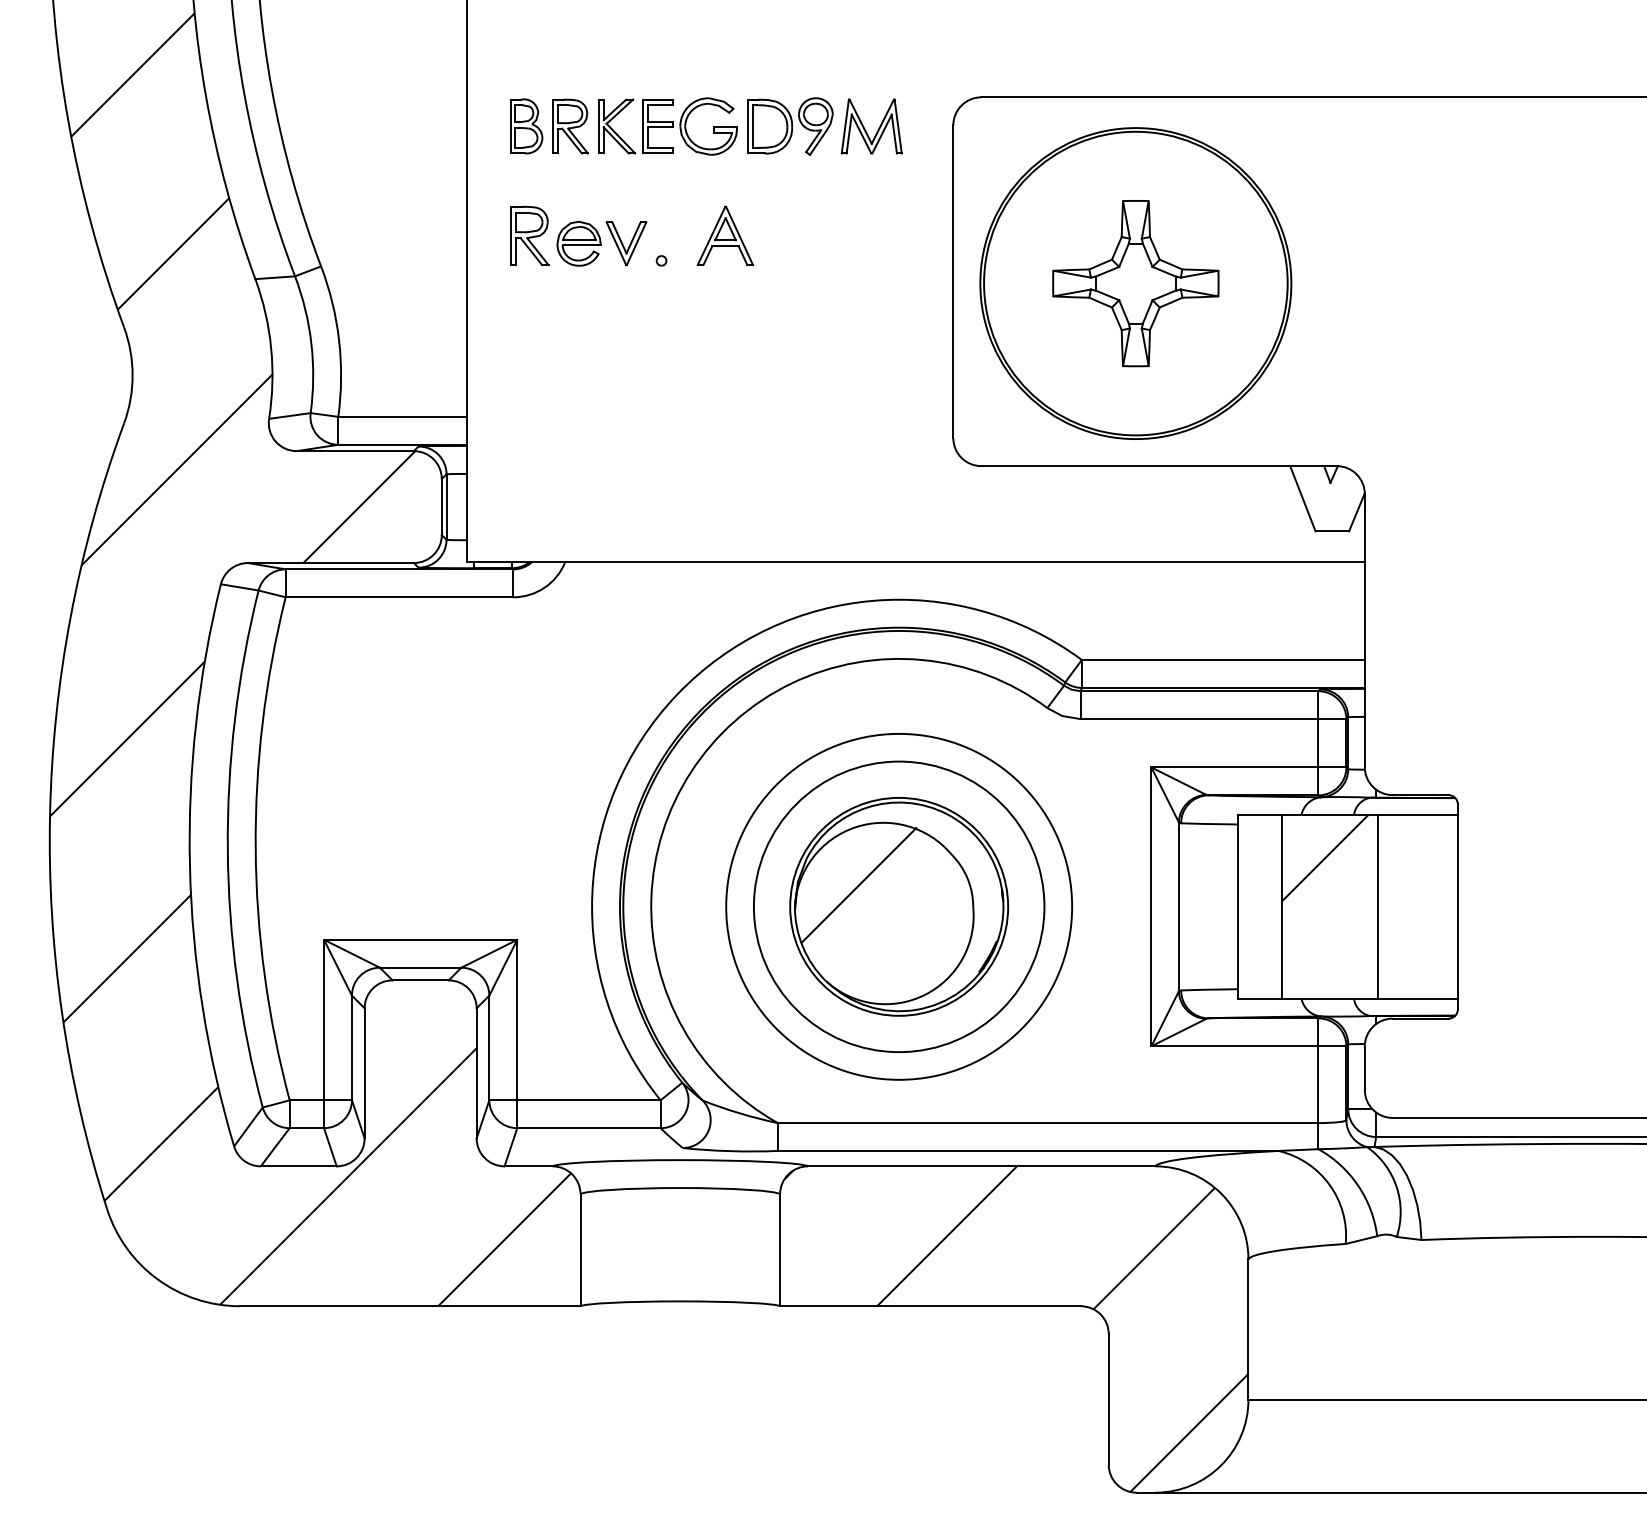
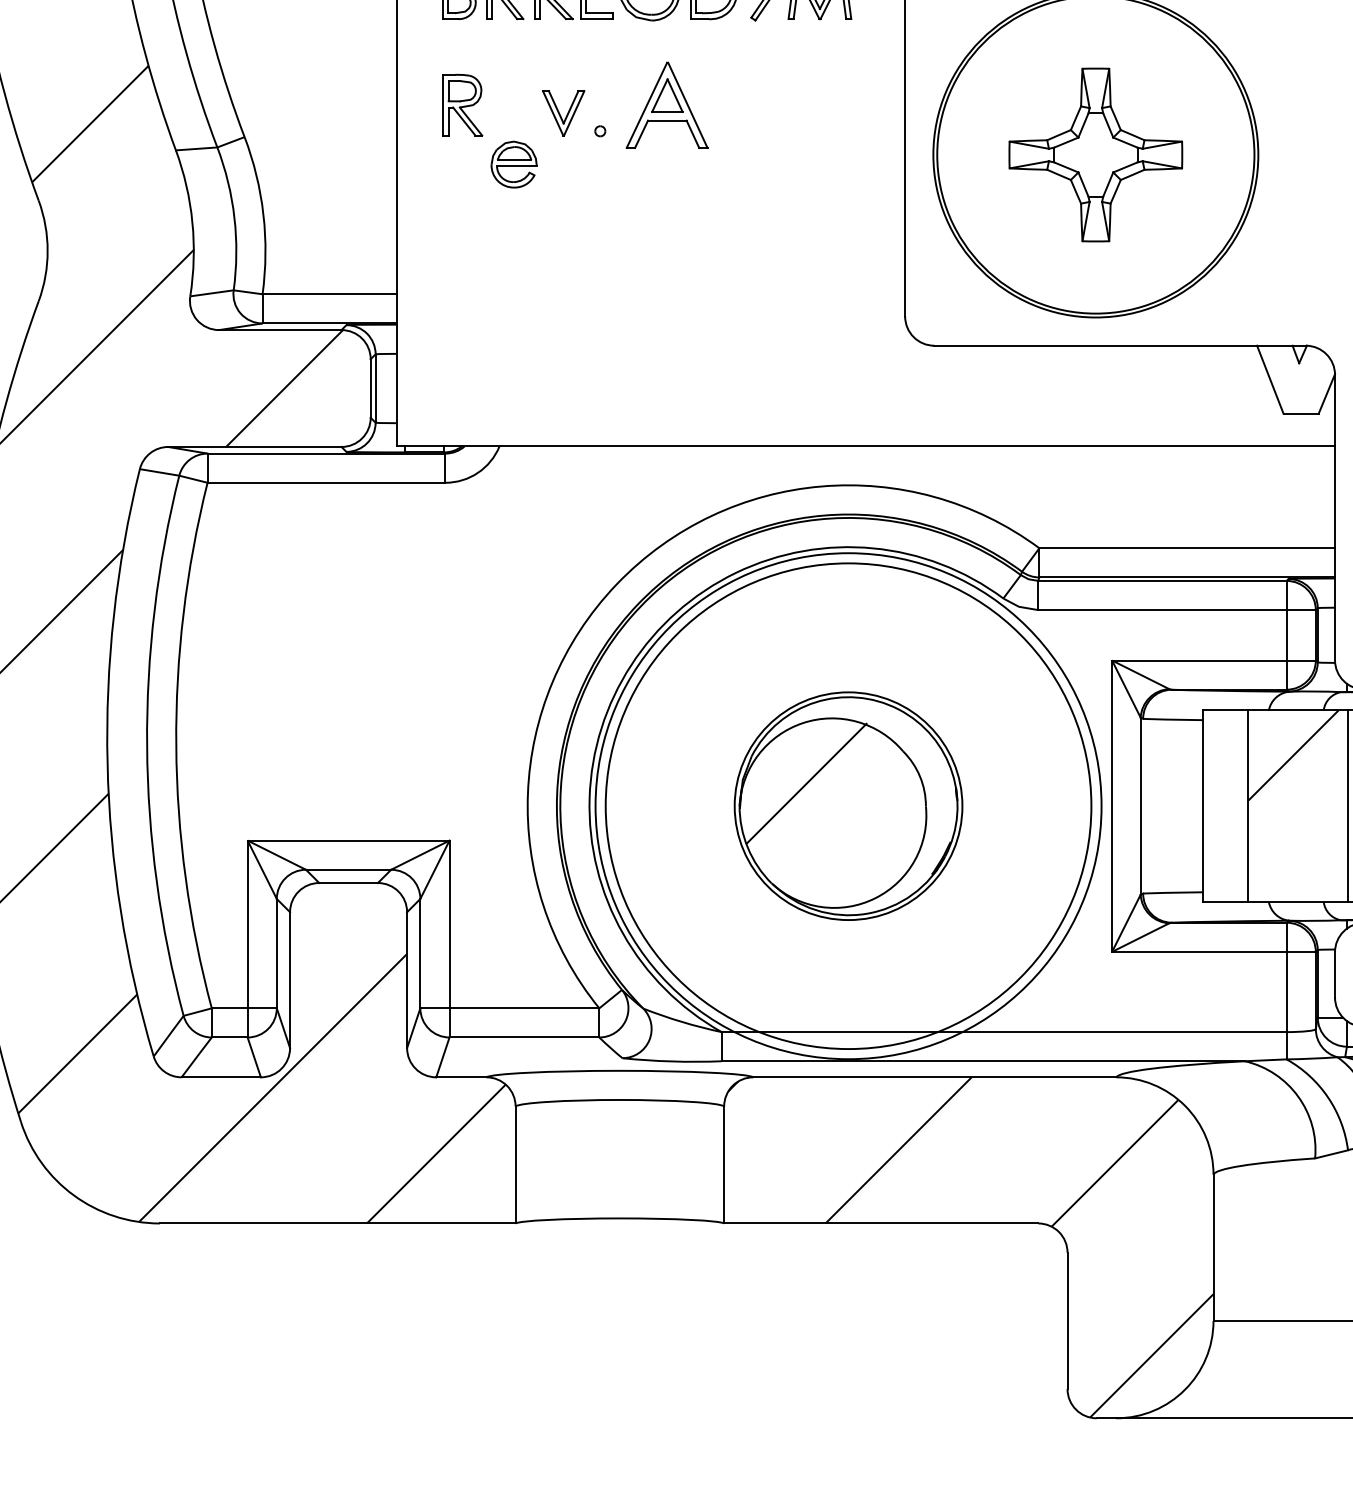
part: (724, 235) -> (666, 104), size x1.4
part: (578, 243) -> (513, 164), moved
circle: (898, 906) -> (847, 805), size x1.6
circle: (899, 906) -> (848, 805), size x1.4

